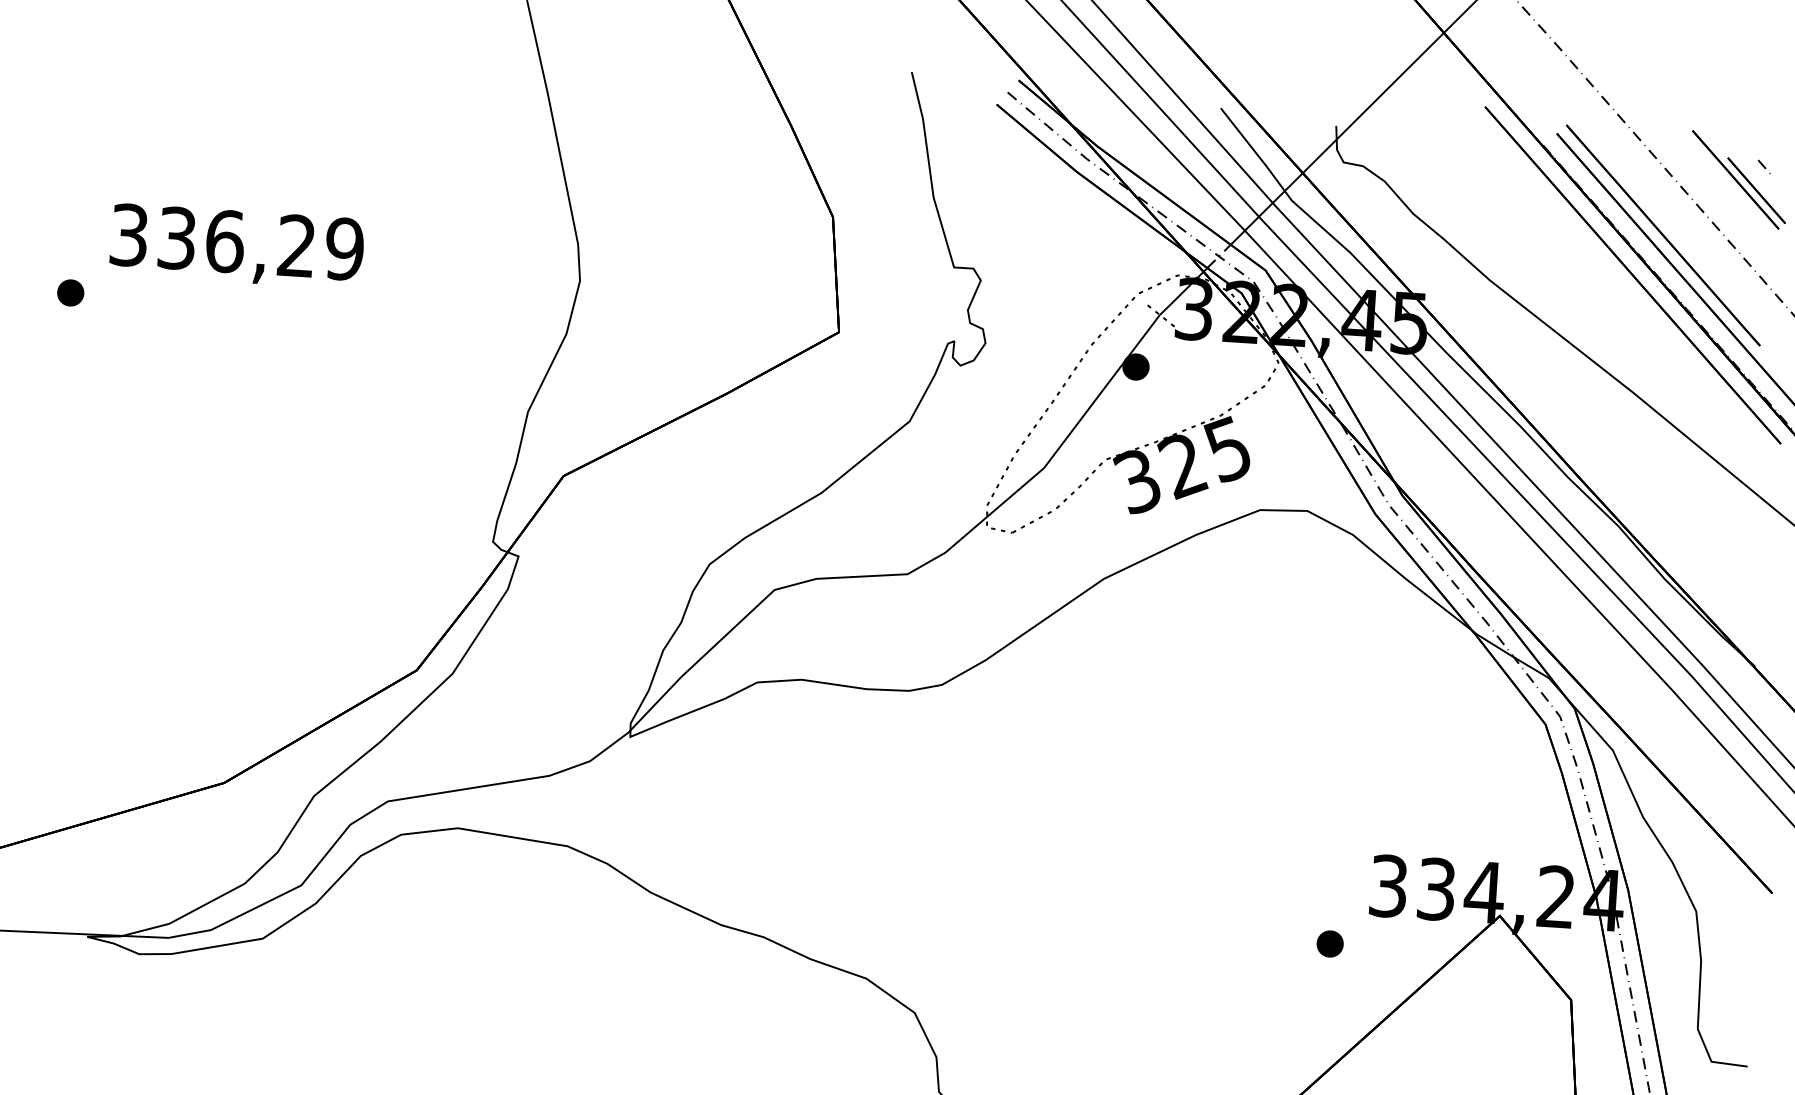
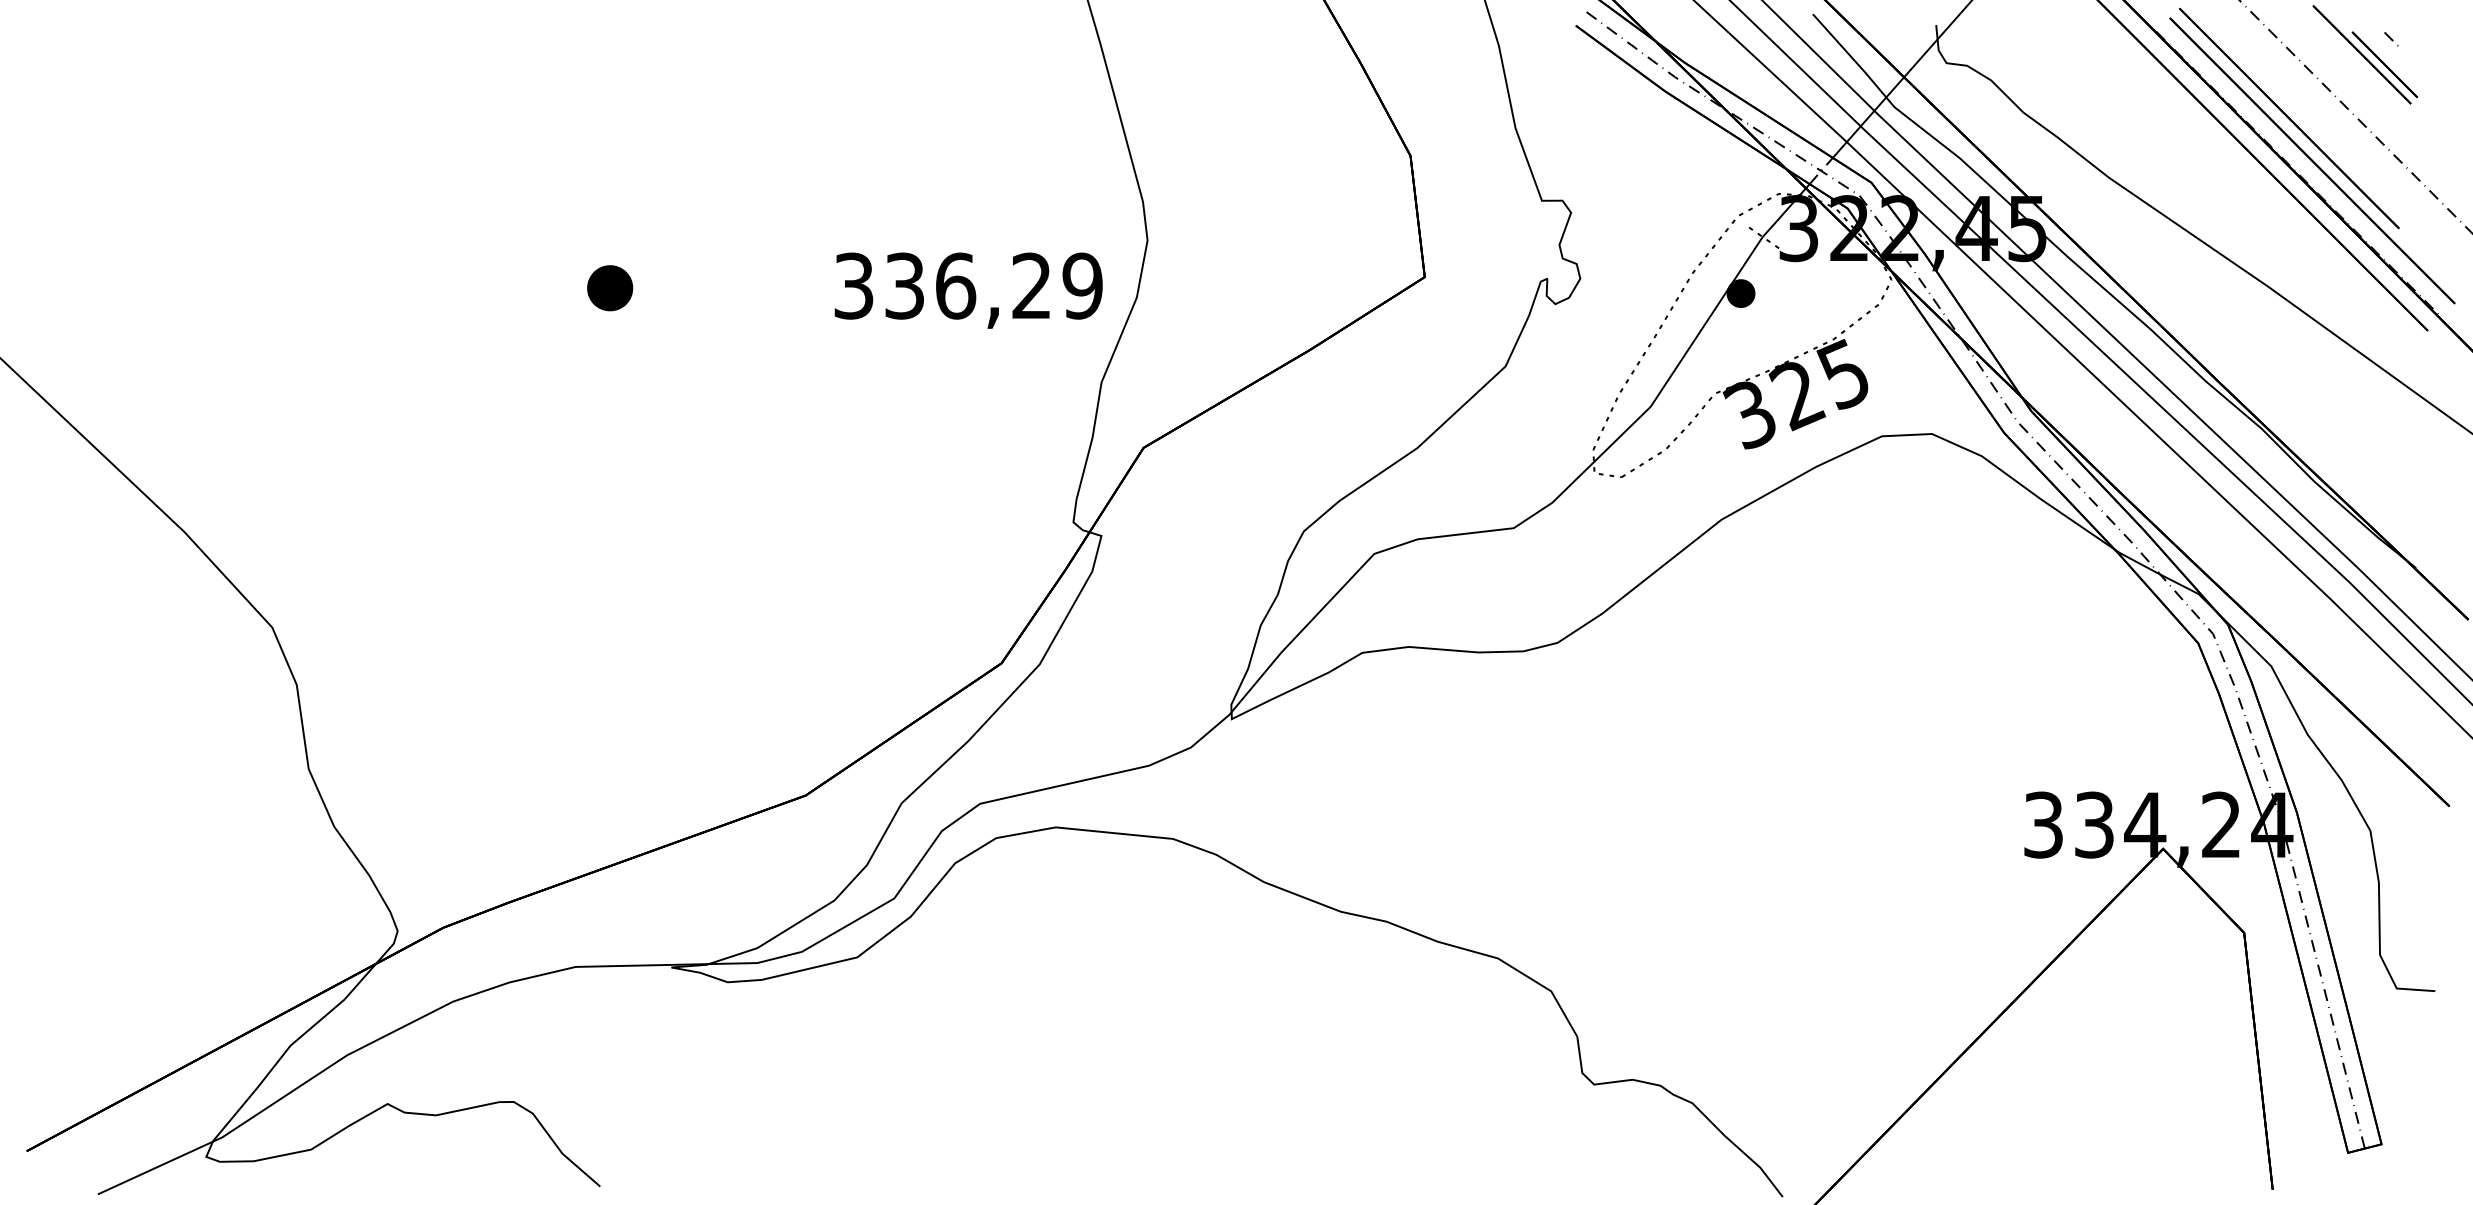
text: (236, 246) -> (968, 290), moved
part: (70, 292) -> (609, 287), size x1.6
part: (1330, 943) -> (1985, 889), removed

